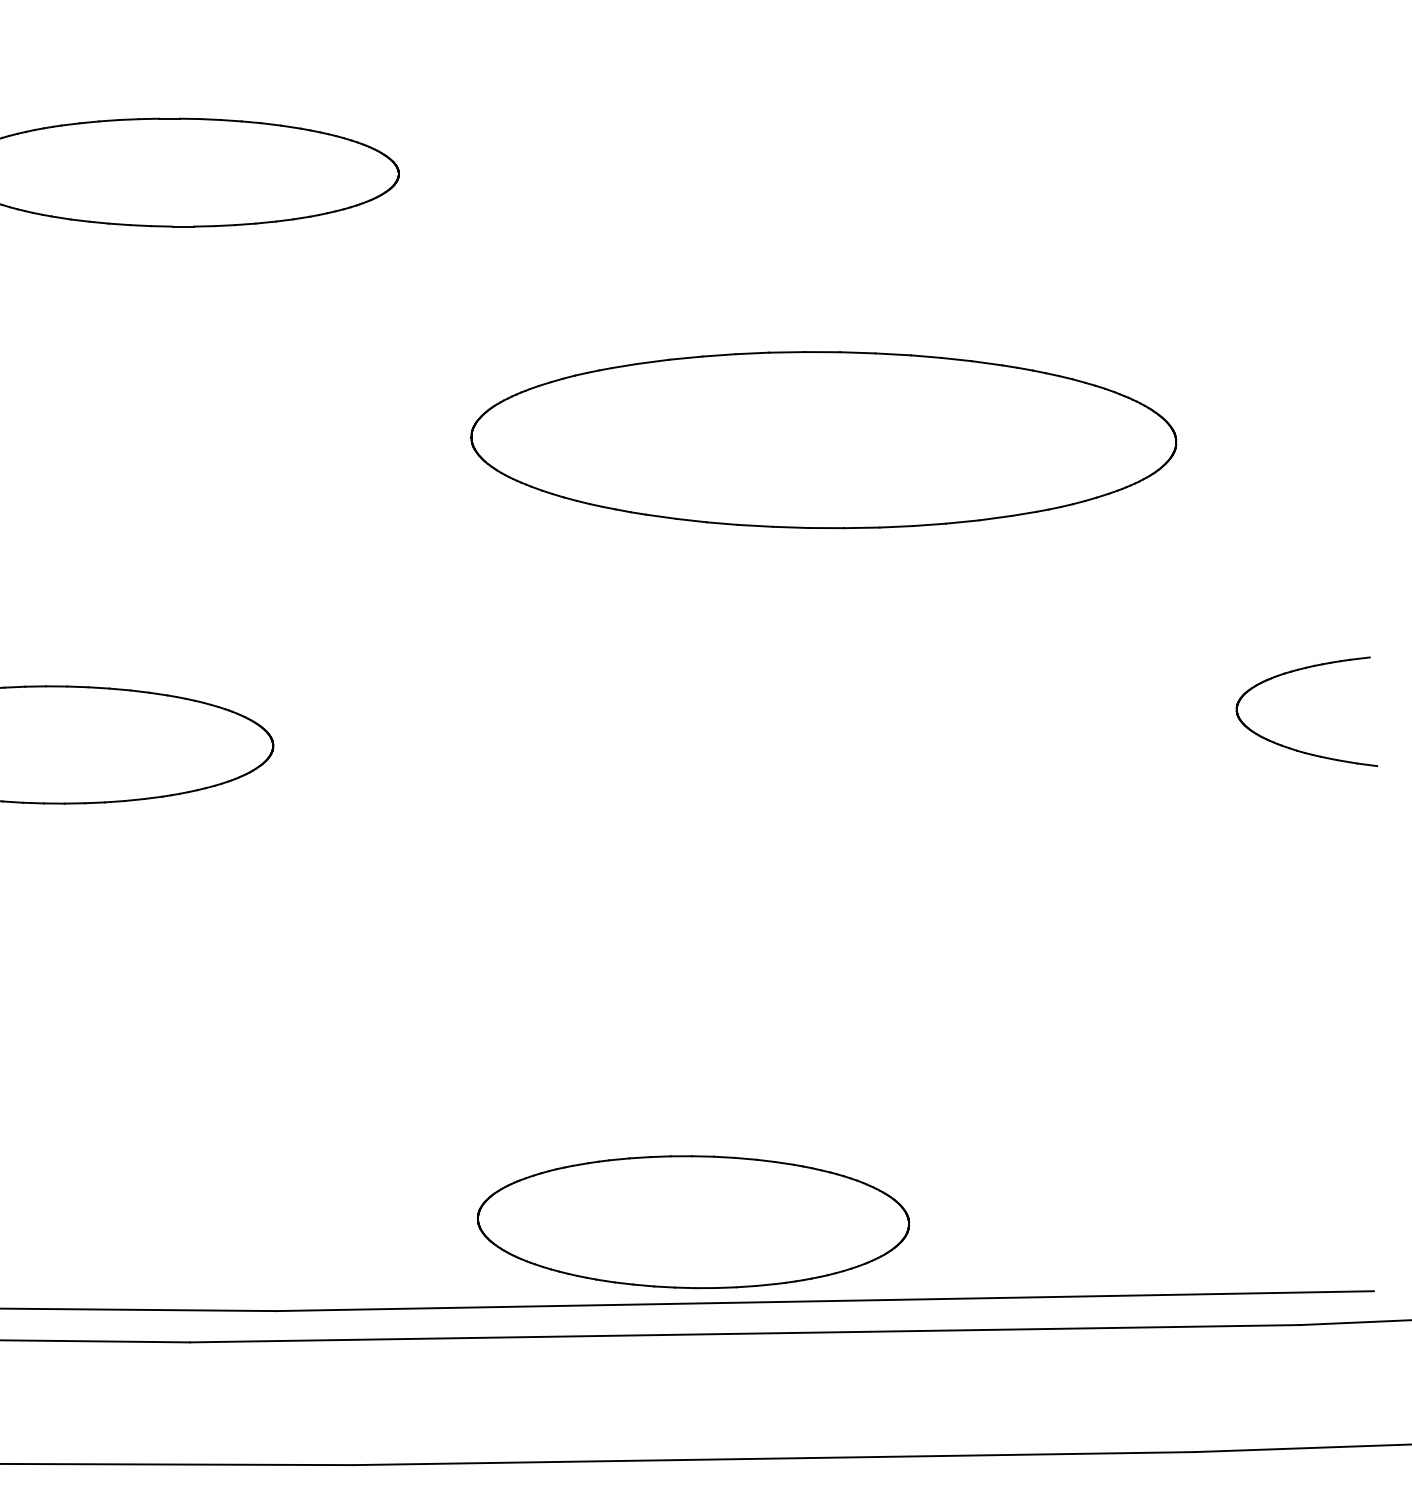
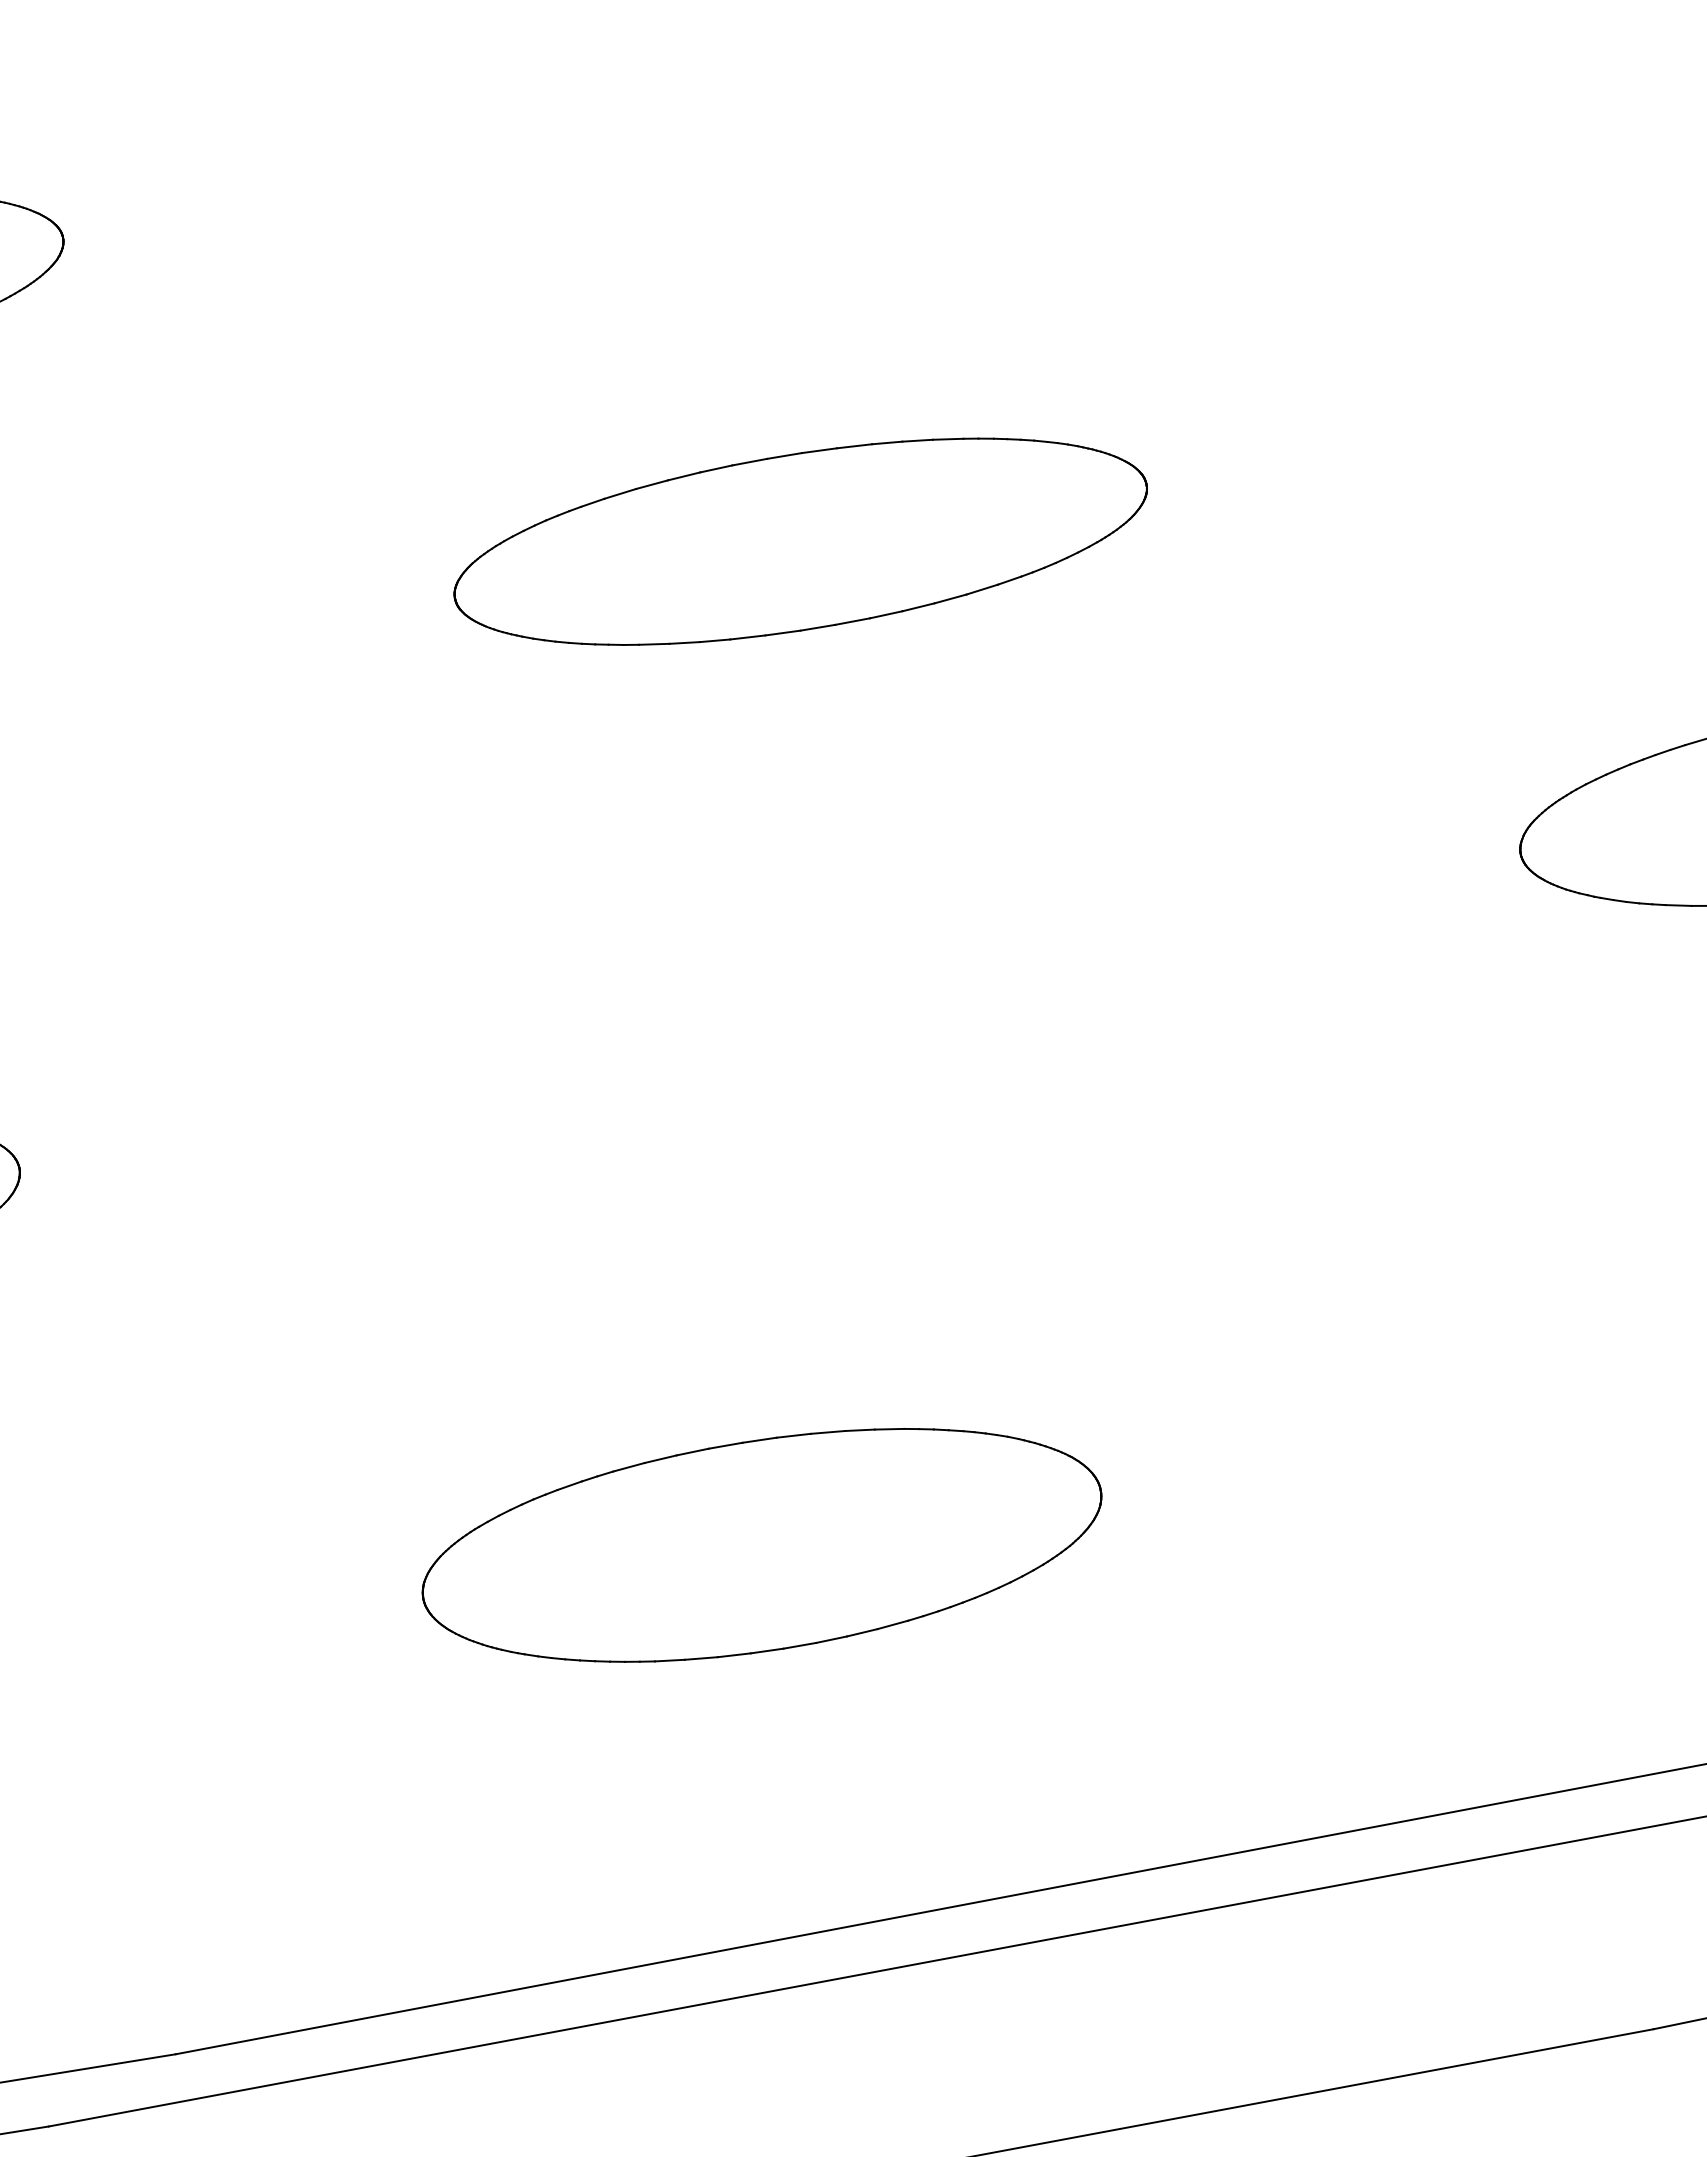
part: (823, 440) -> (800, 542), size x0.62
part: (693, 1222) -> (762, 1546), moved

